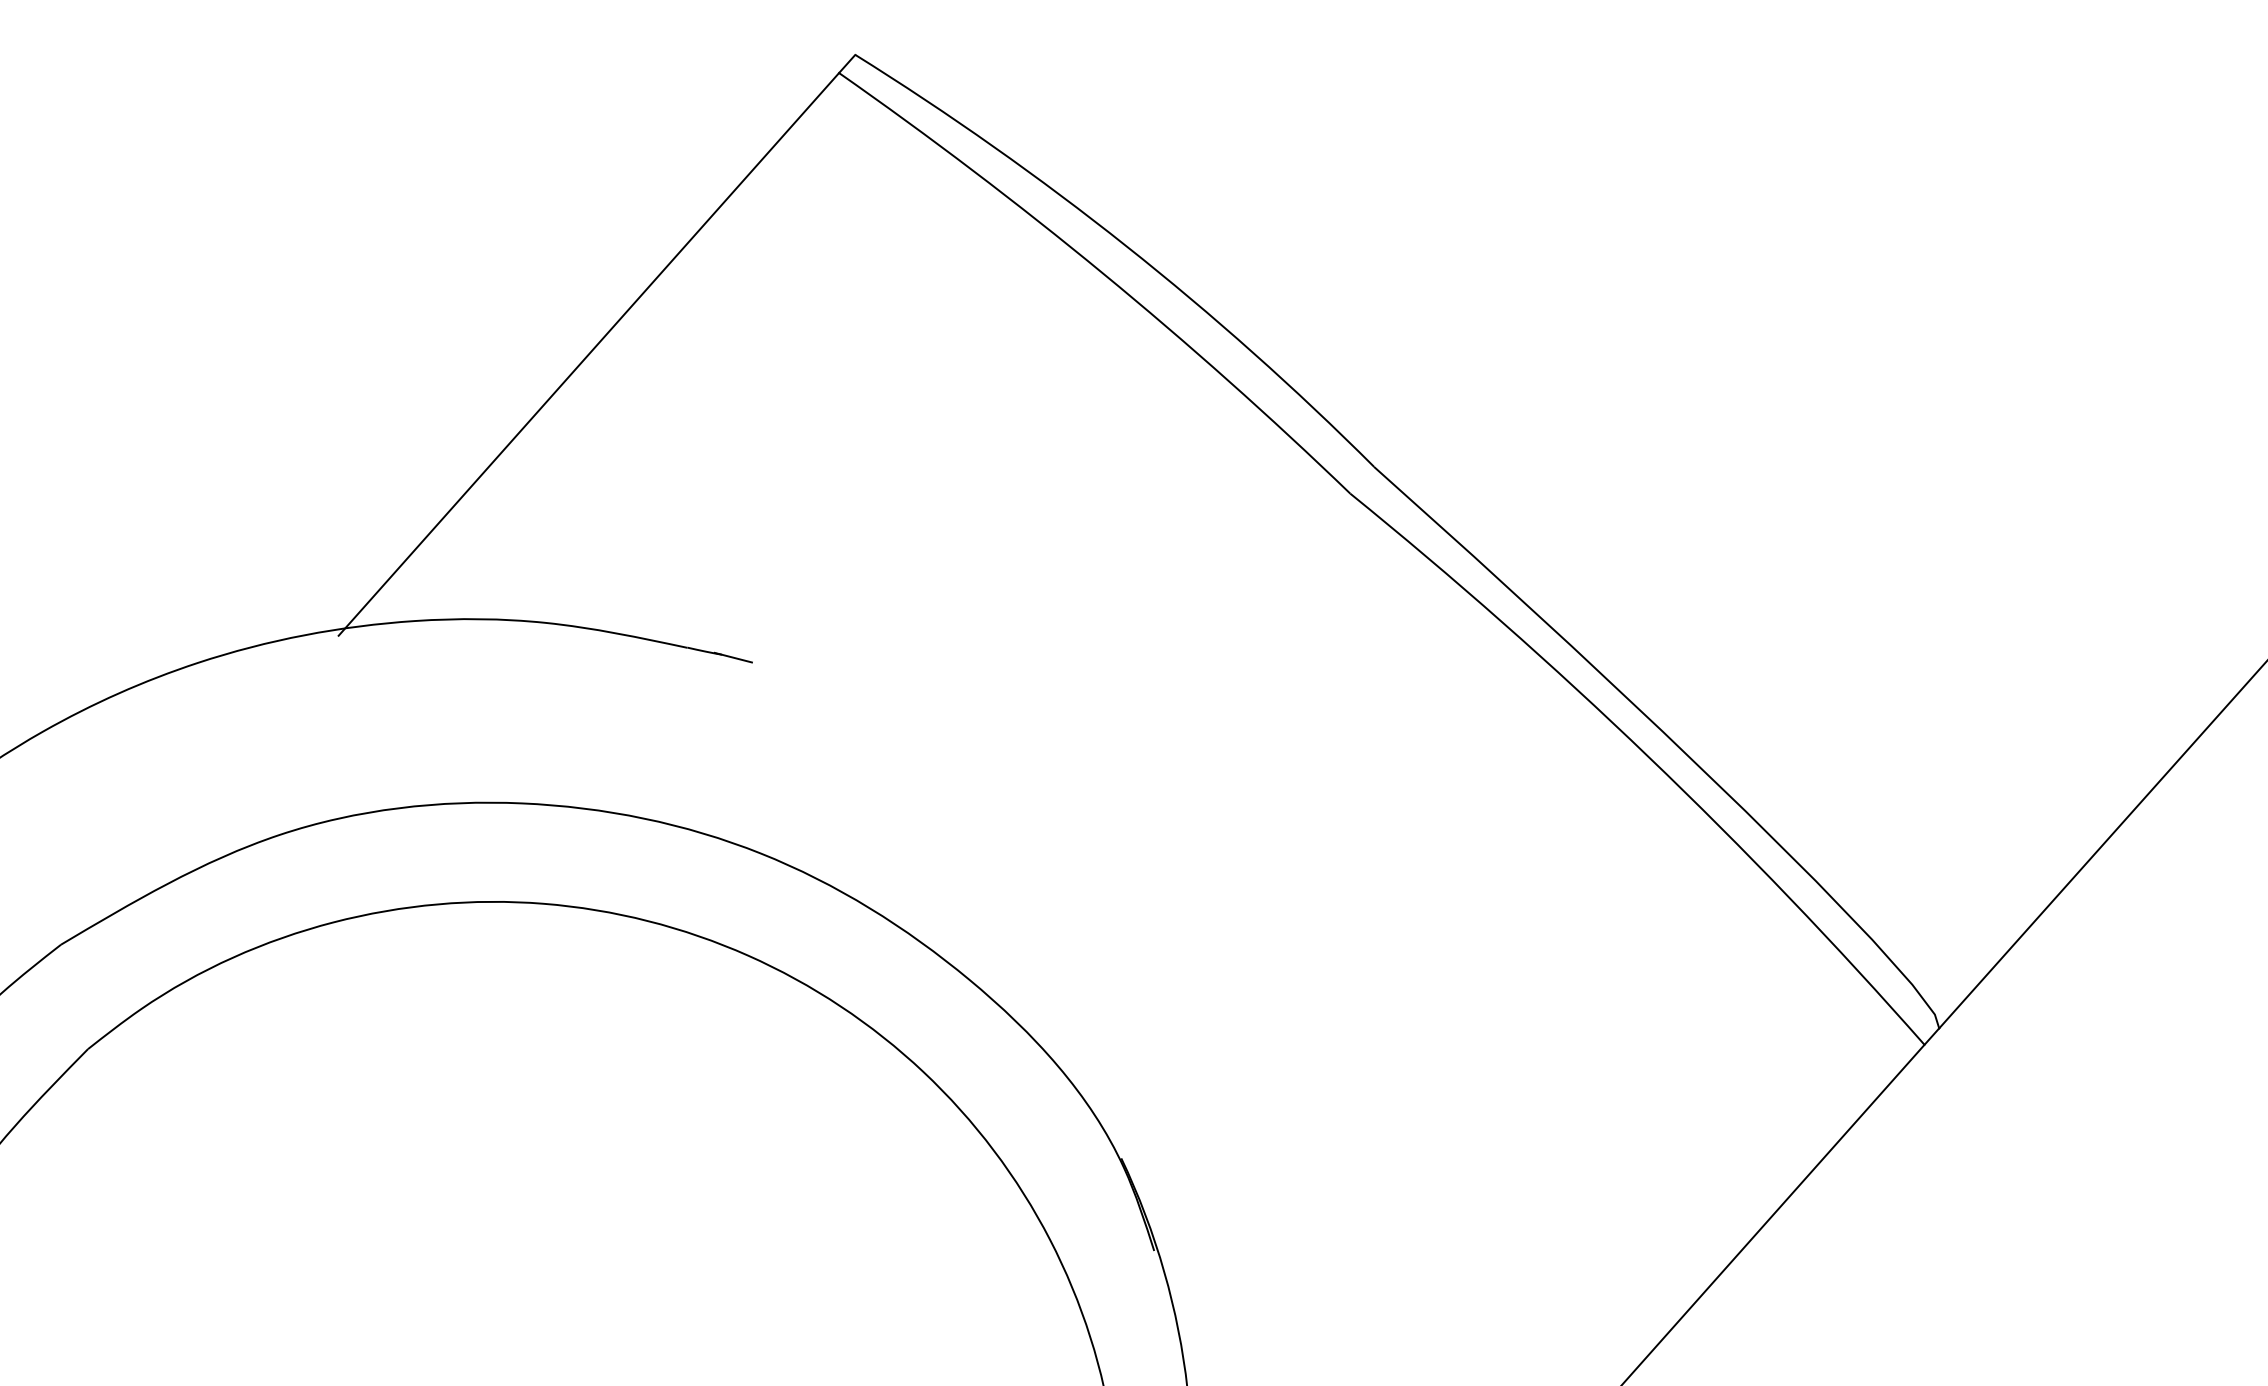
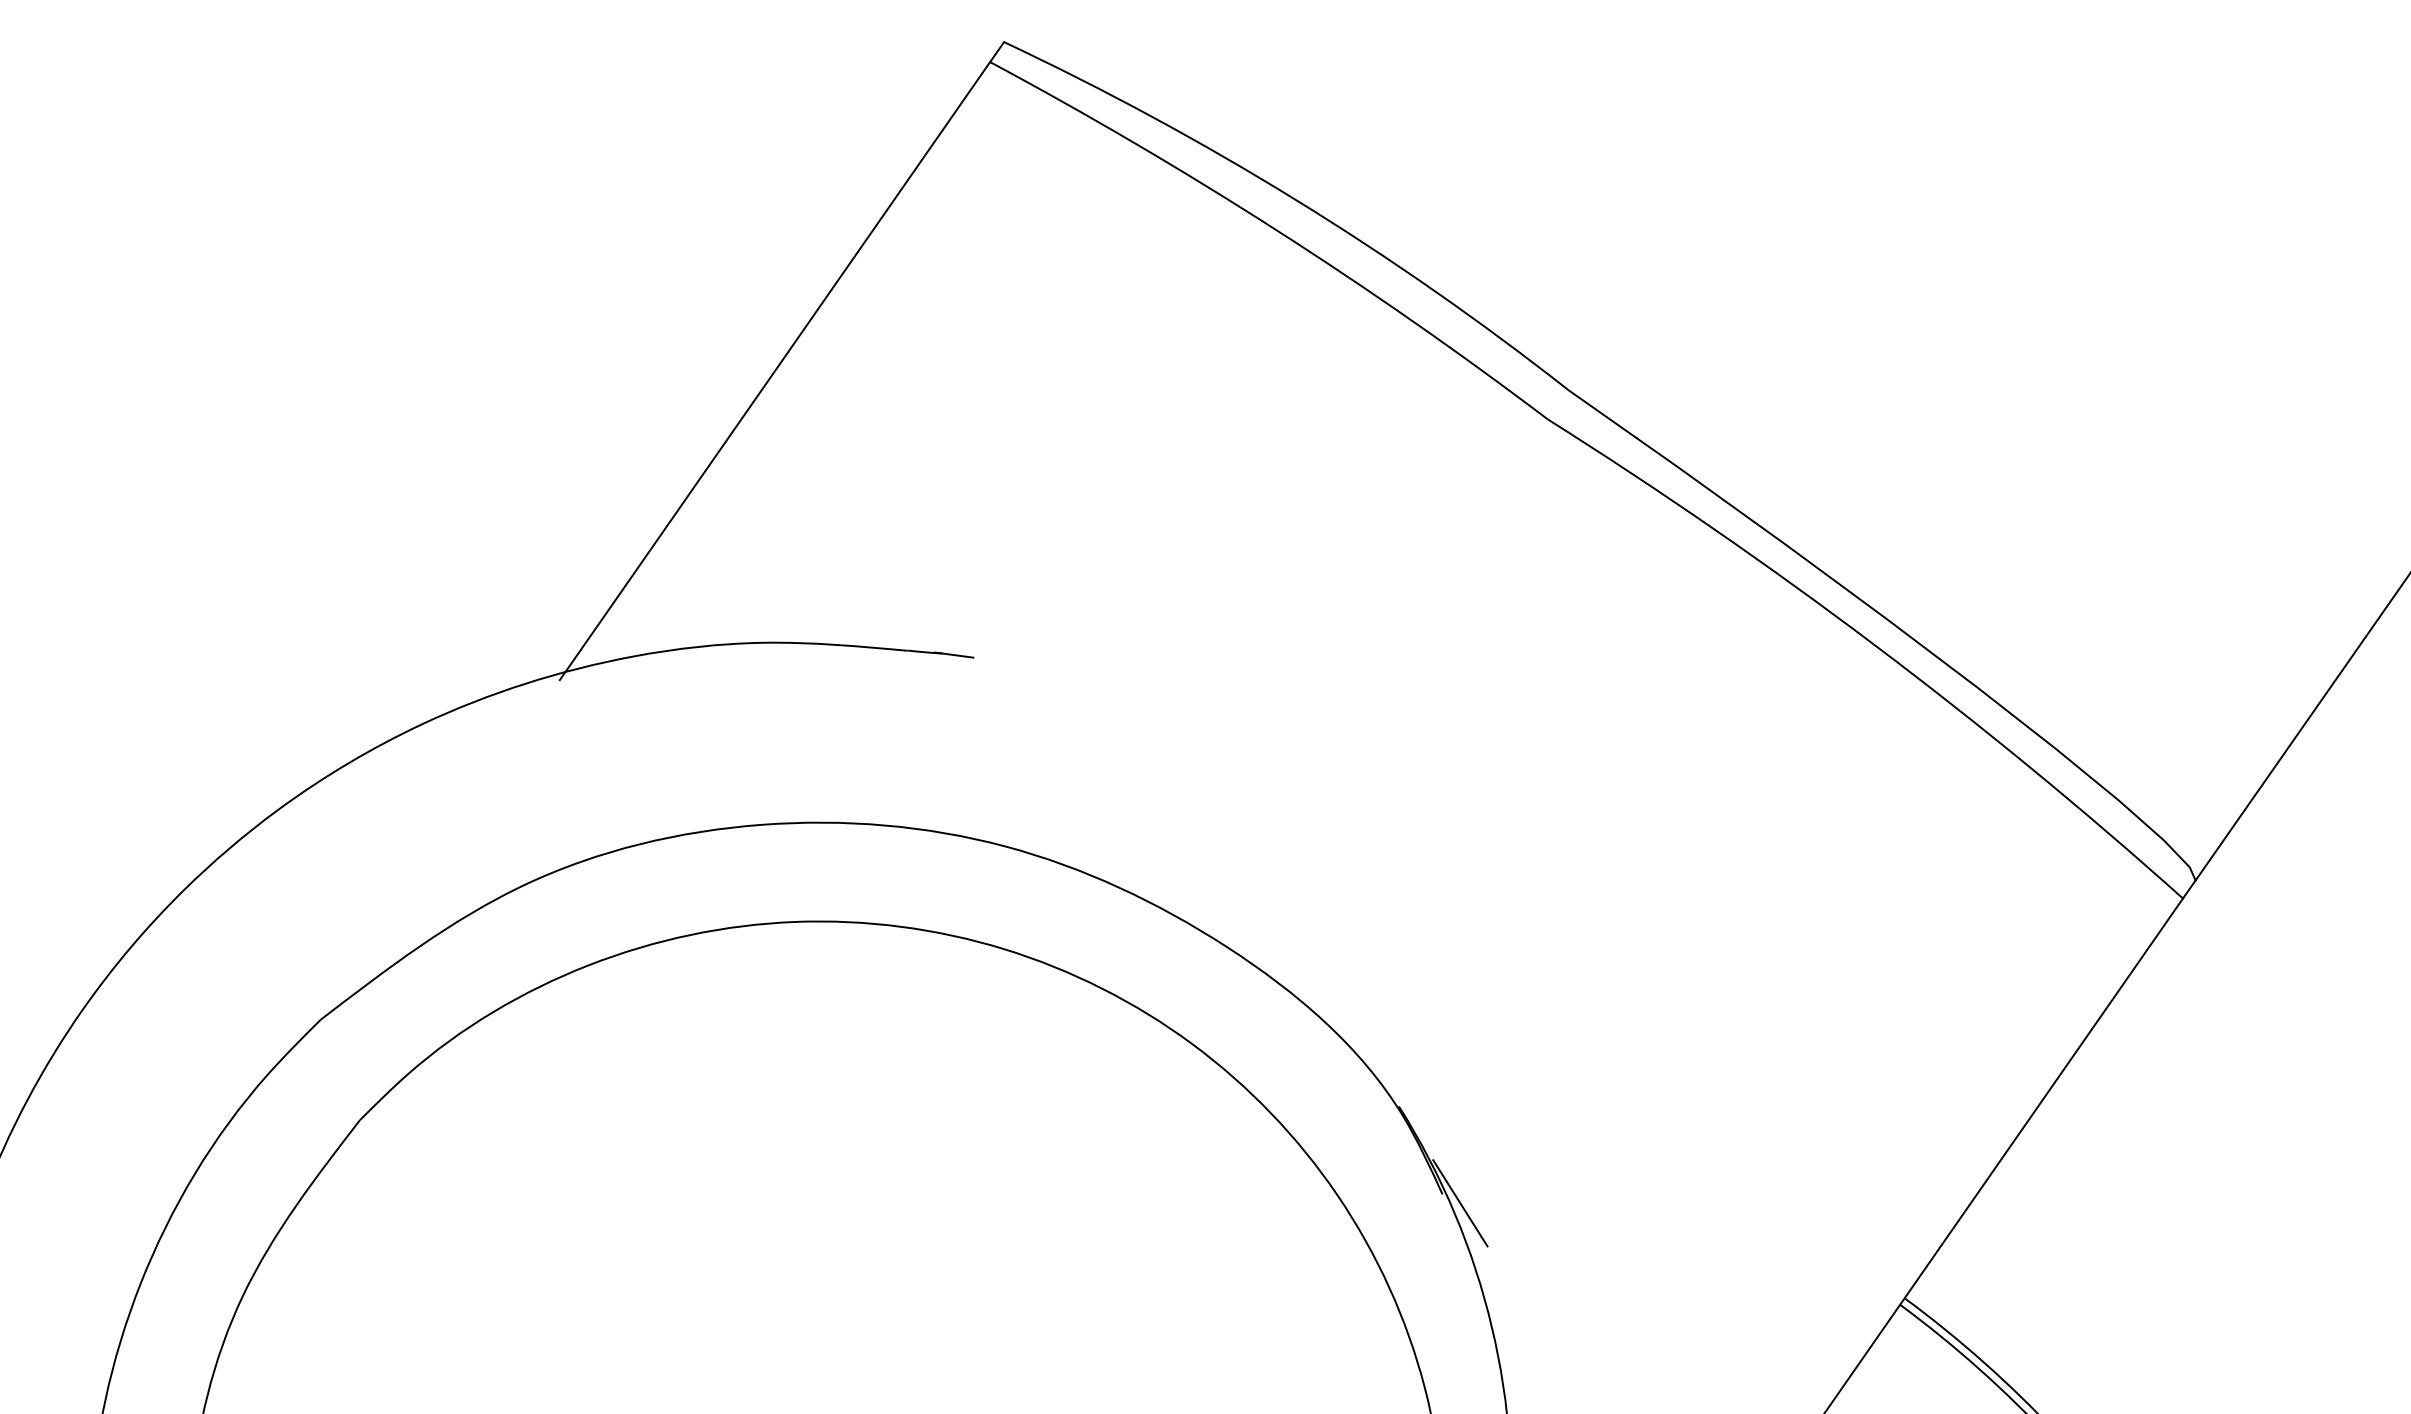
line: (1171, 1262) -> (1460, 1203), added

